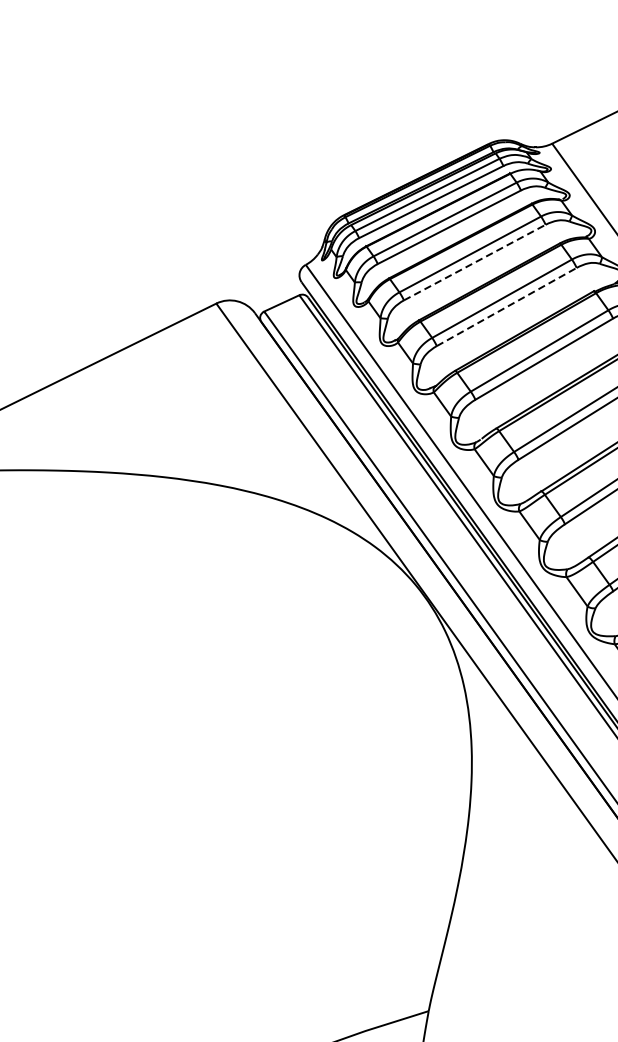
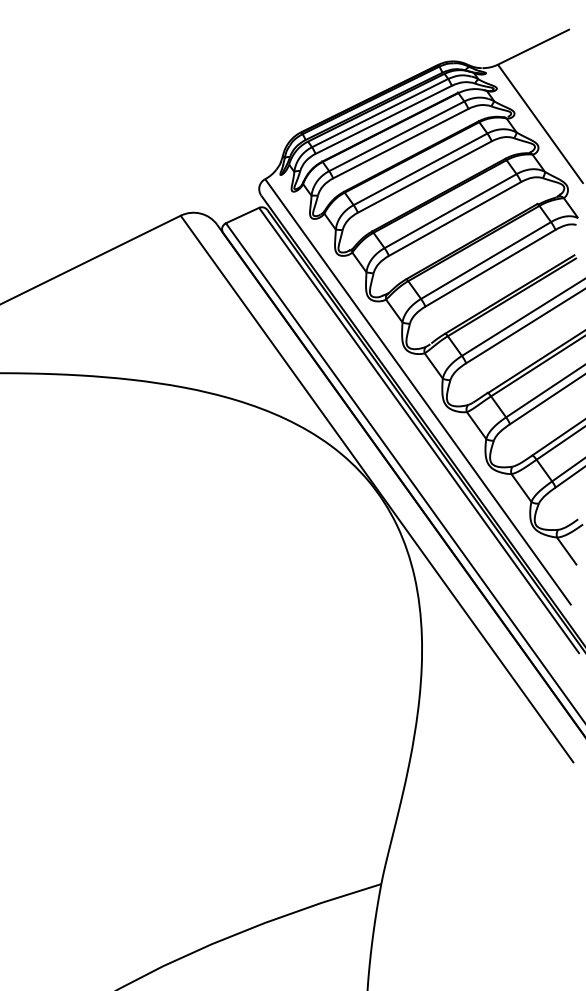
line: (474, 263) -> (424, 177), dashed -> solid
line: (507, 306) -> (455, 218), dashed -> solid

